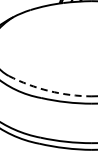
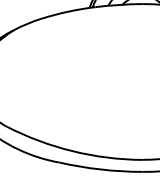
arc: (49, 91) -> (73, 151), dashed -> solid

